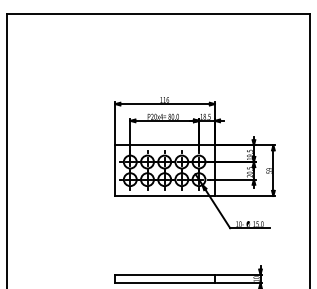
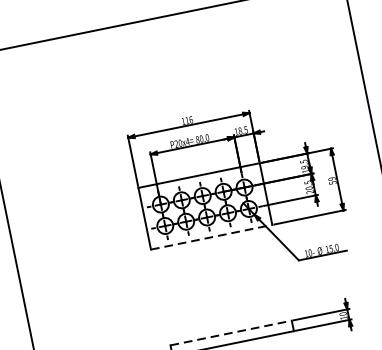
line: (165, 195) -> (212, 236), solid -> dashed
line: (165, 274) -> (231, 332), solid -> dashed

